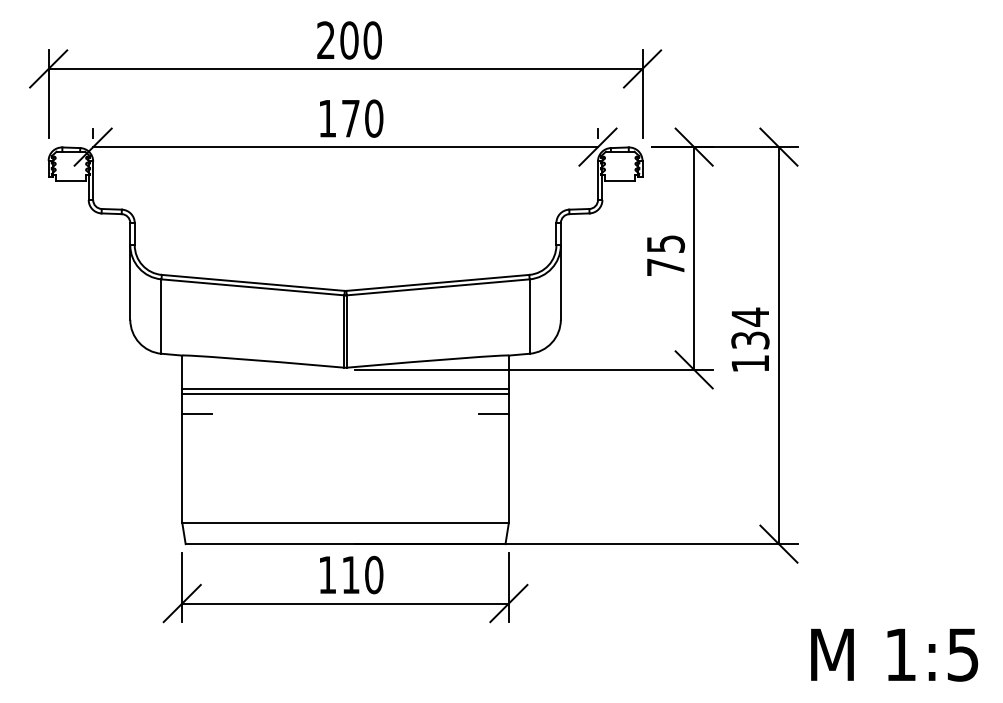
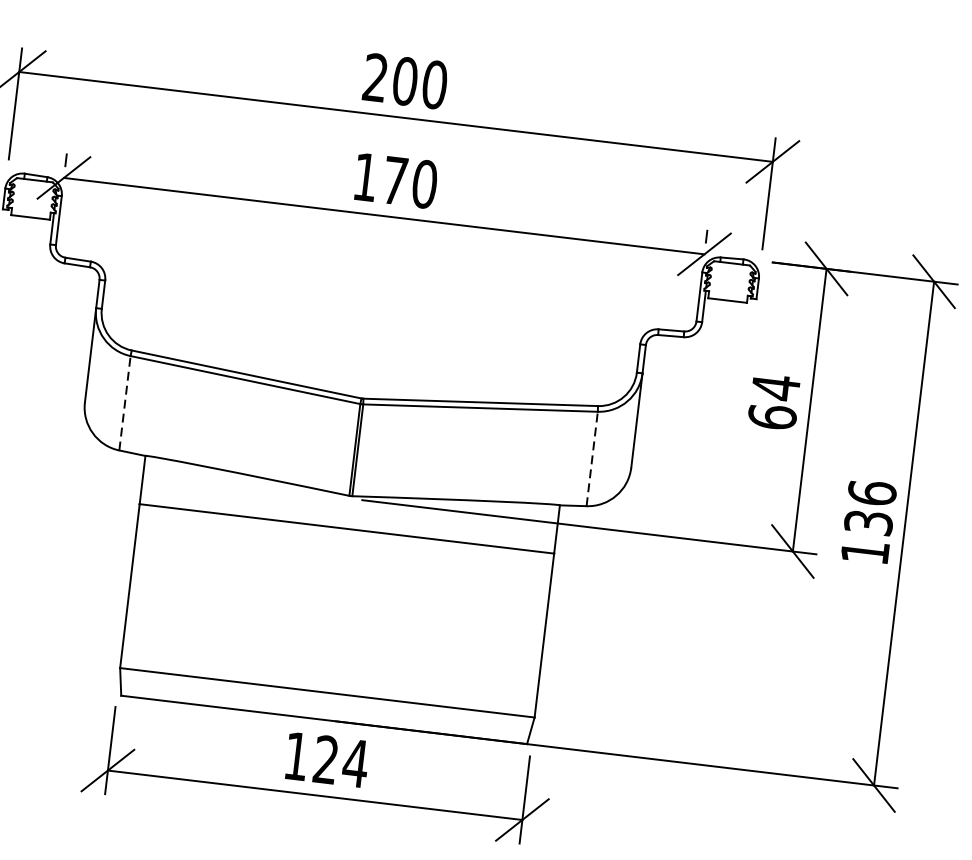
text: (665, 255) -> (773, 402), 75 -> 64
line: (161, 316) -> (125, 403), solid -> dashed
line: (529, 316) -> (591, 458), solid -> dashed
text: (750, 316) -> (872, 492), 134 -> 136
line: (345, 389) -> (347, 523), removed
line: (196, 414) -> (154, 532), removed
line: (493, 414) -> (531, 577), removed
text: (362, 574) -> (341, 760), 110 -> 124

